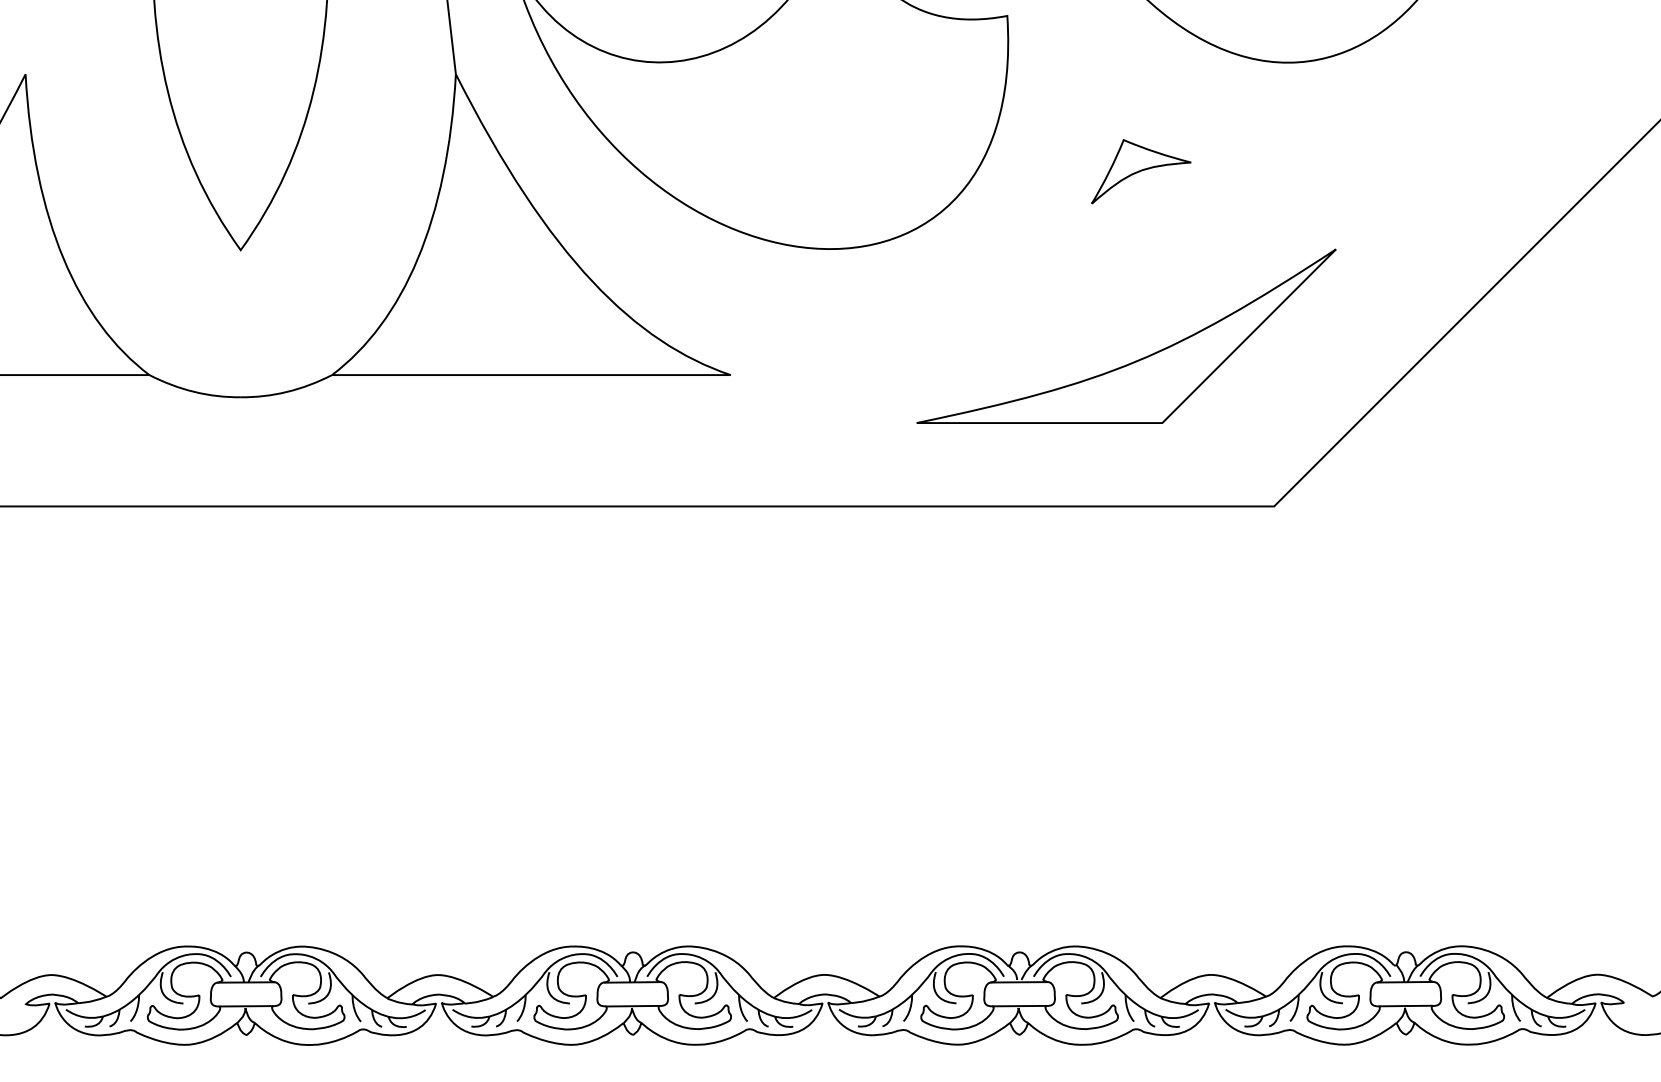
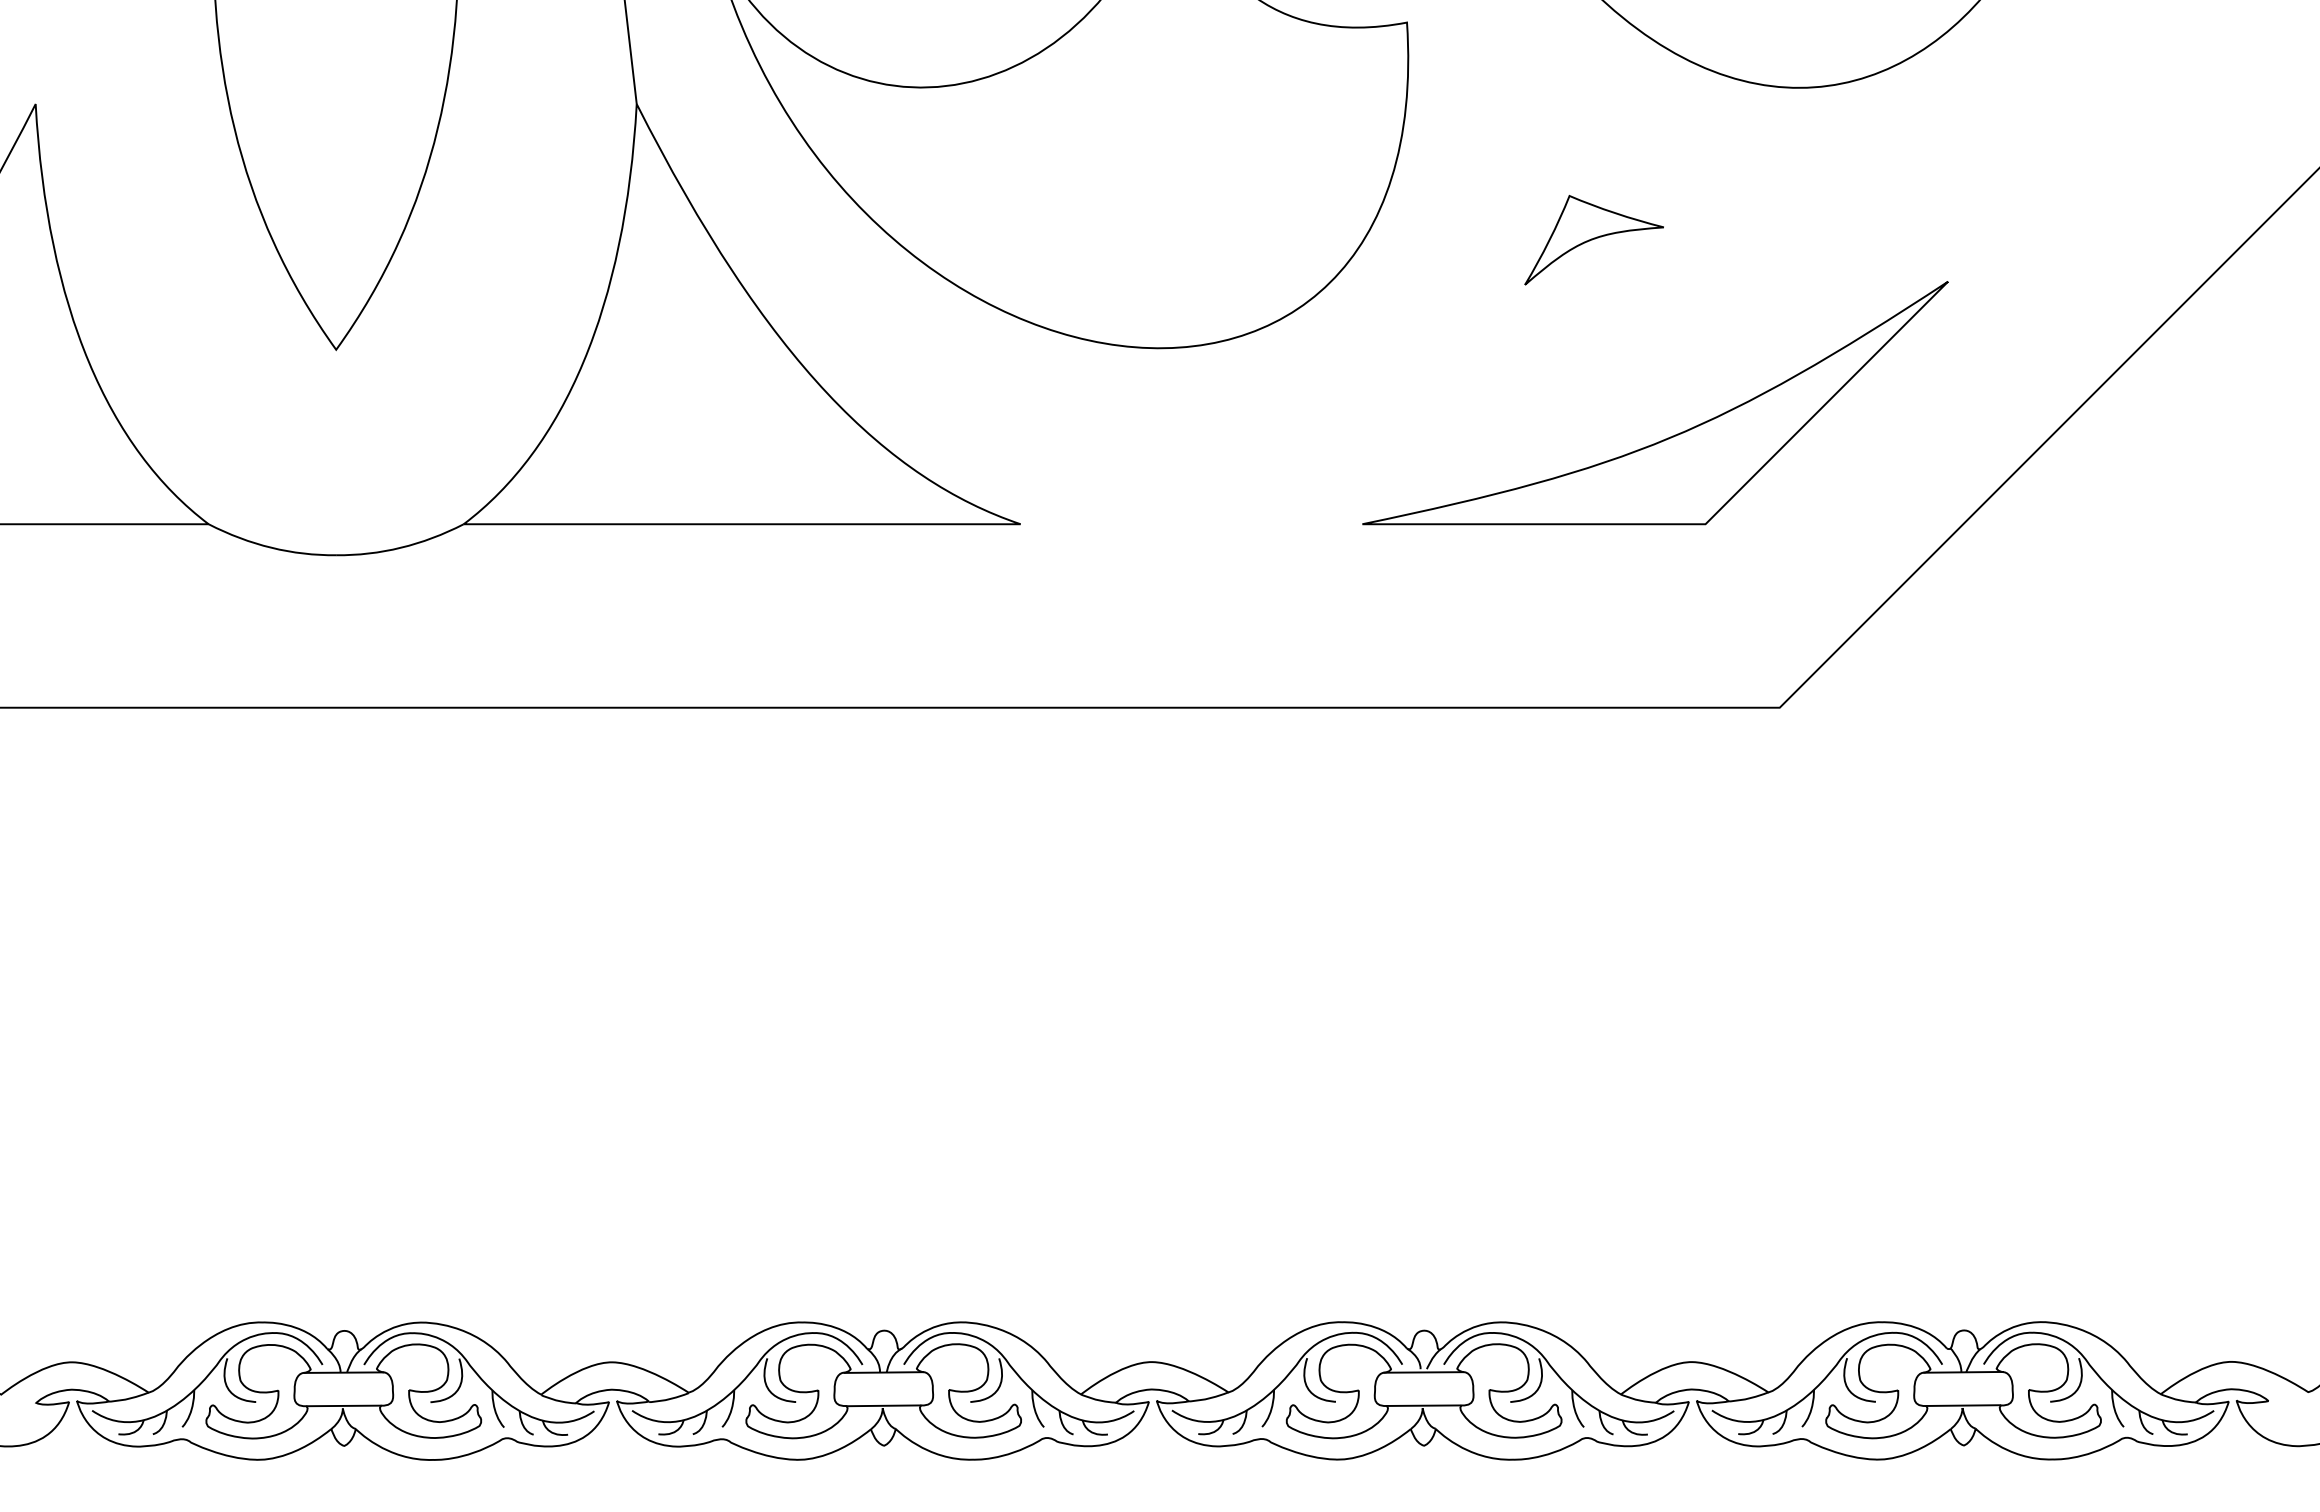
part: (1135, 360) -> (1667, 437), moved

